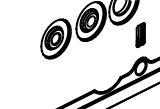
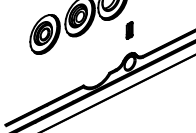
part: (140, 35) -> (129, 30), size x0.7

